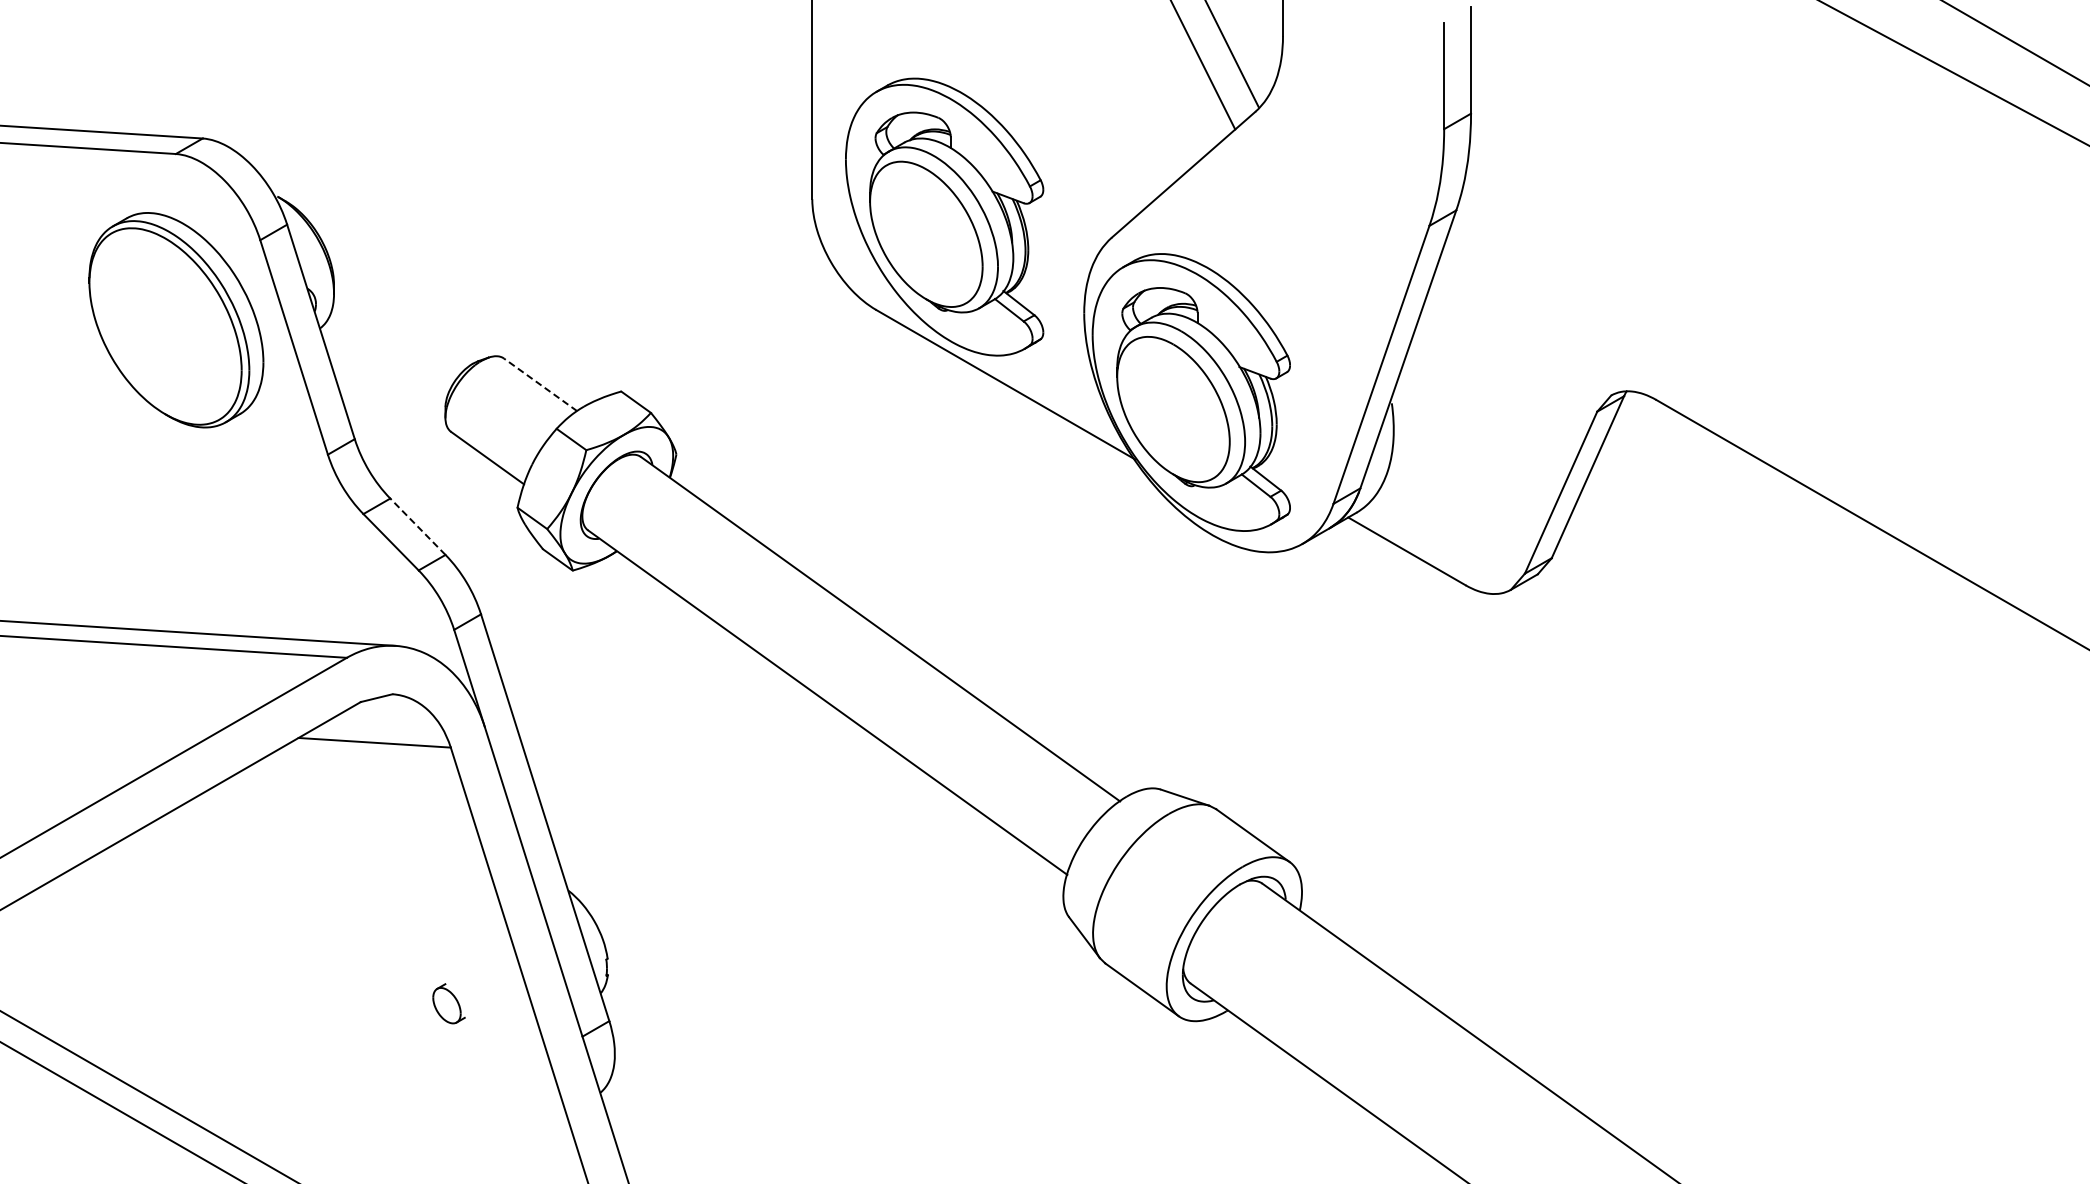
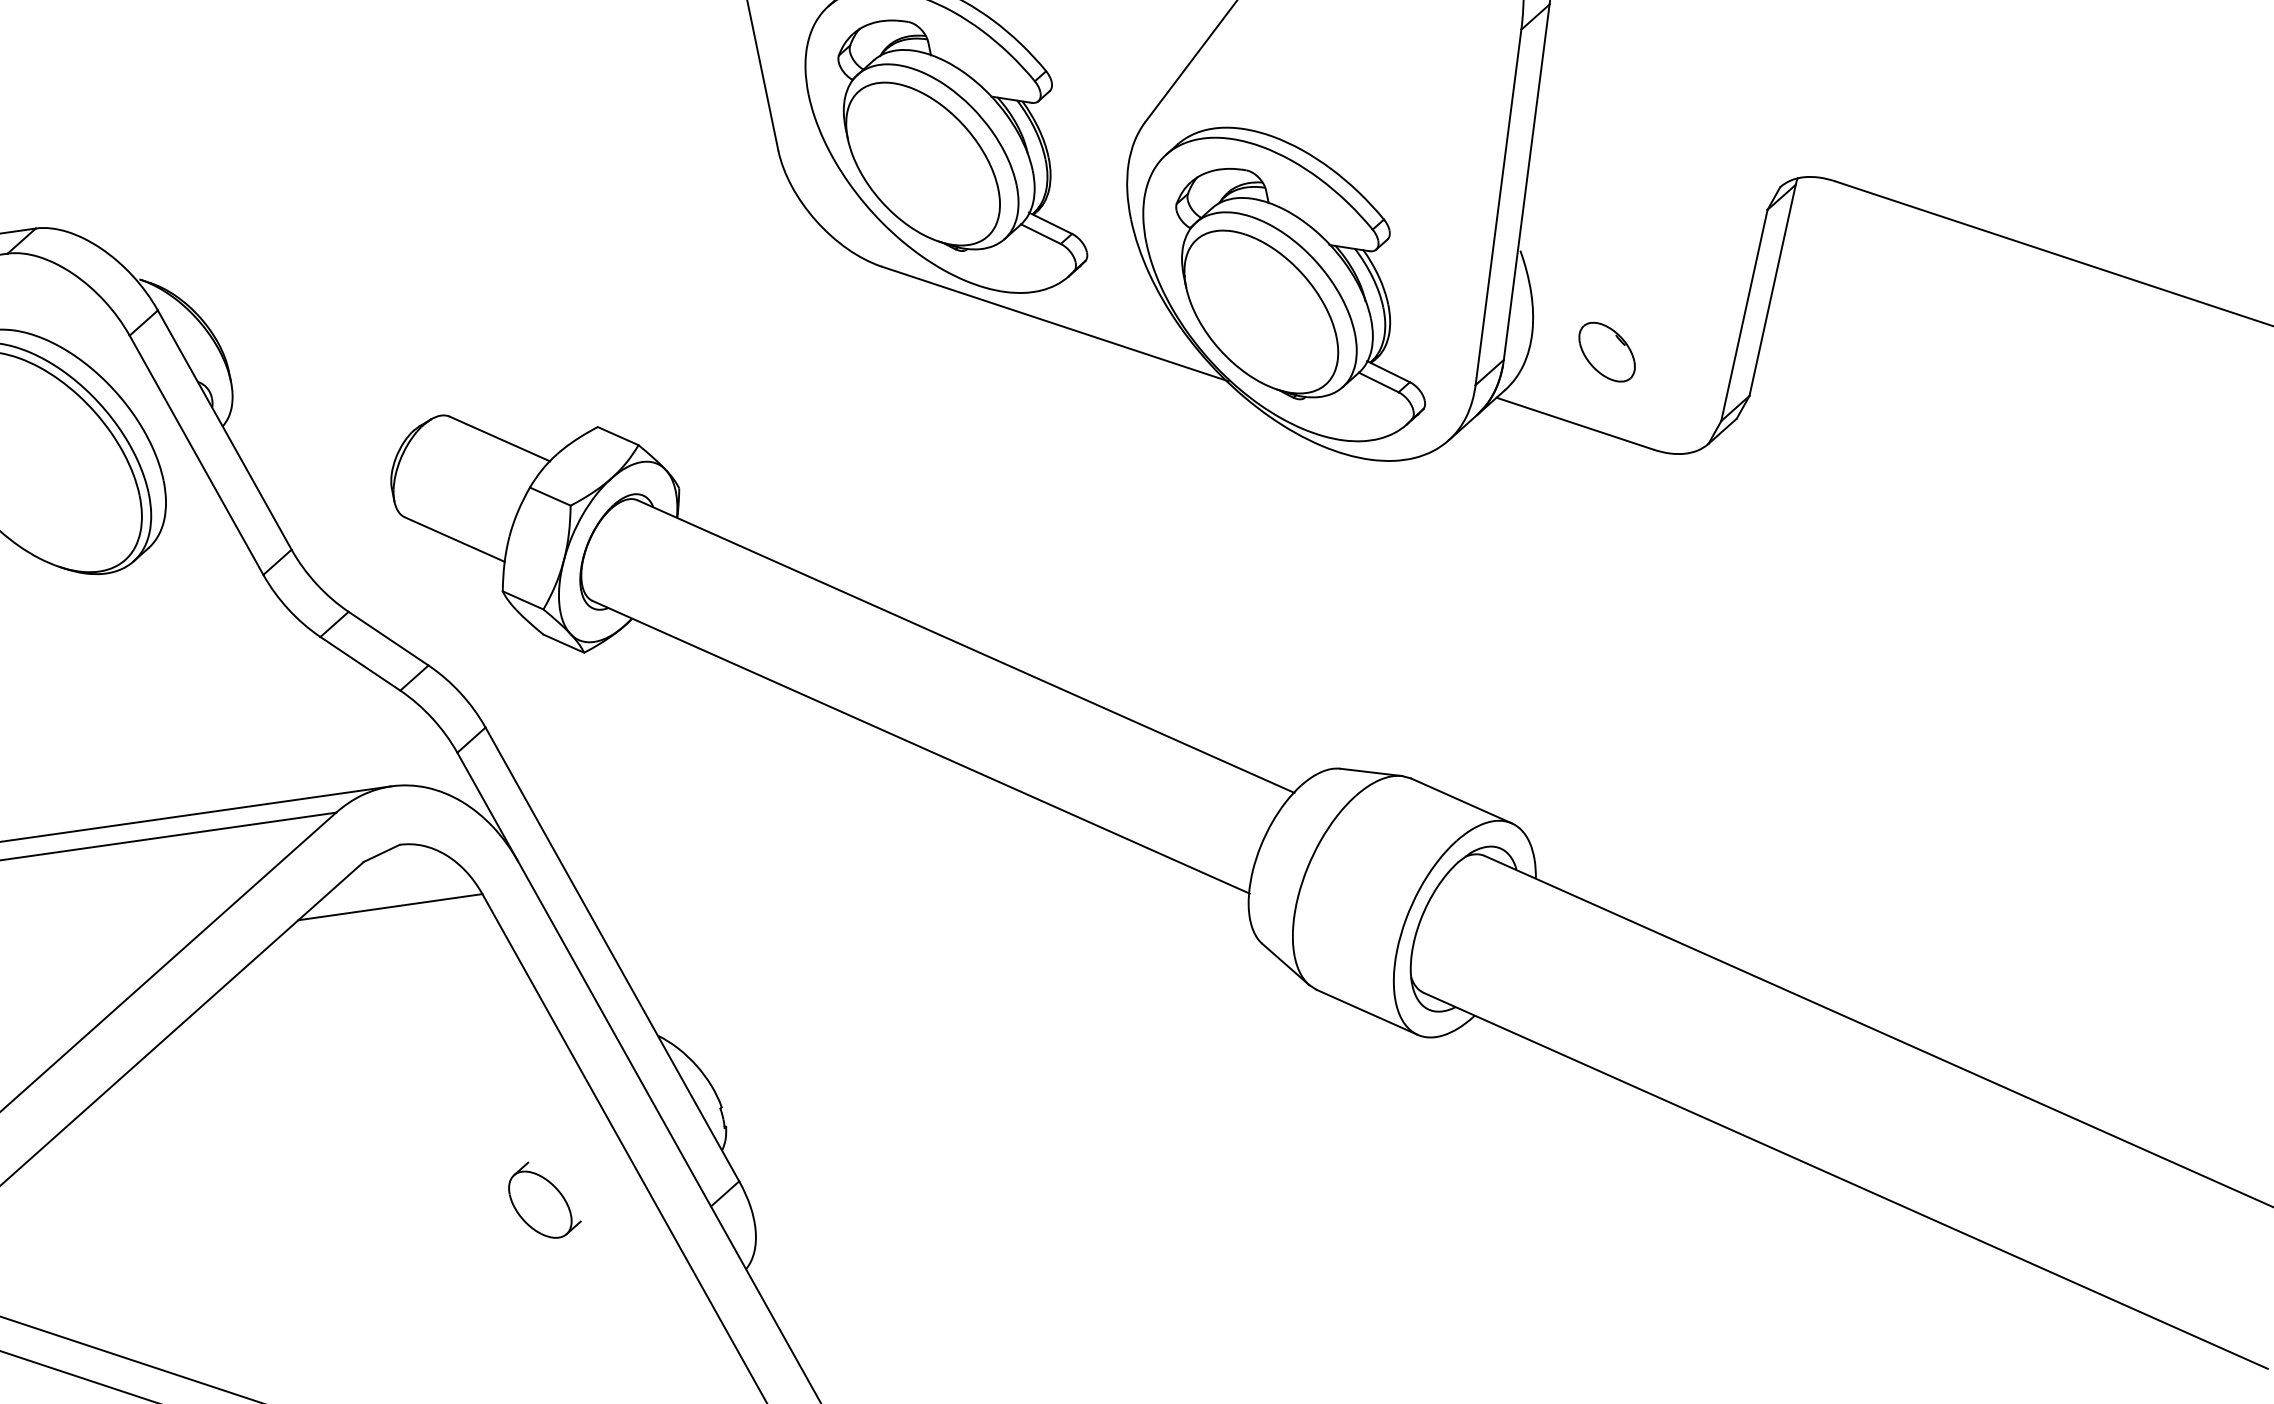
line: (540, 384) -> (499, 438), dashed -> solid
part: (1444, 499) -> (1606, 352), added
line: (417, 526) -> (388, 638), dashed -> solid
part: (448, 1003) -> (542, 1200), size x1.67

